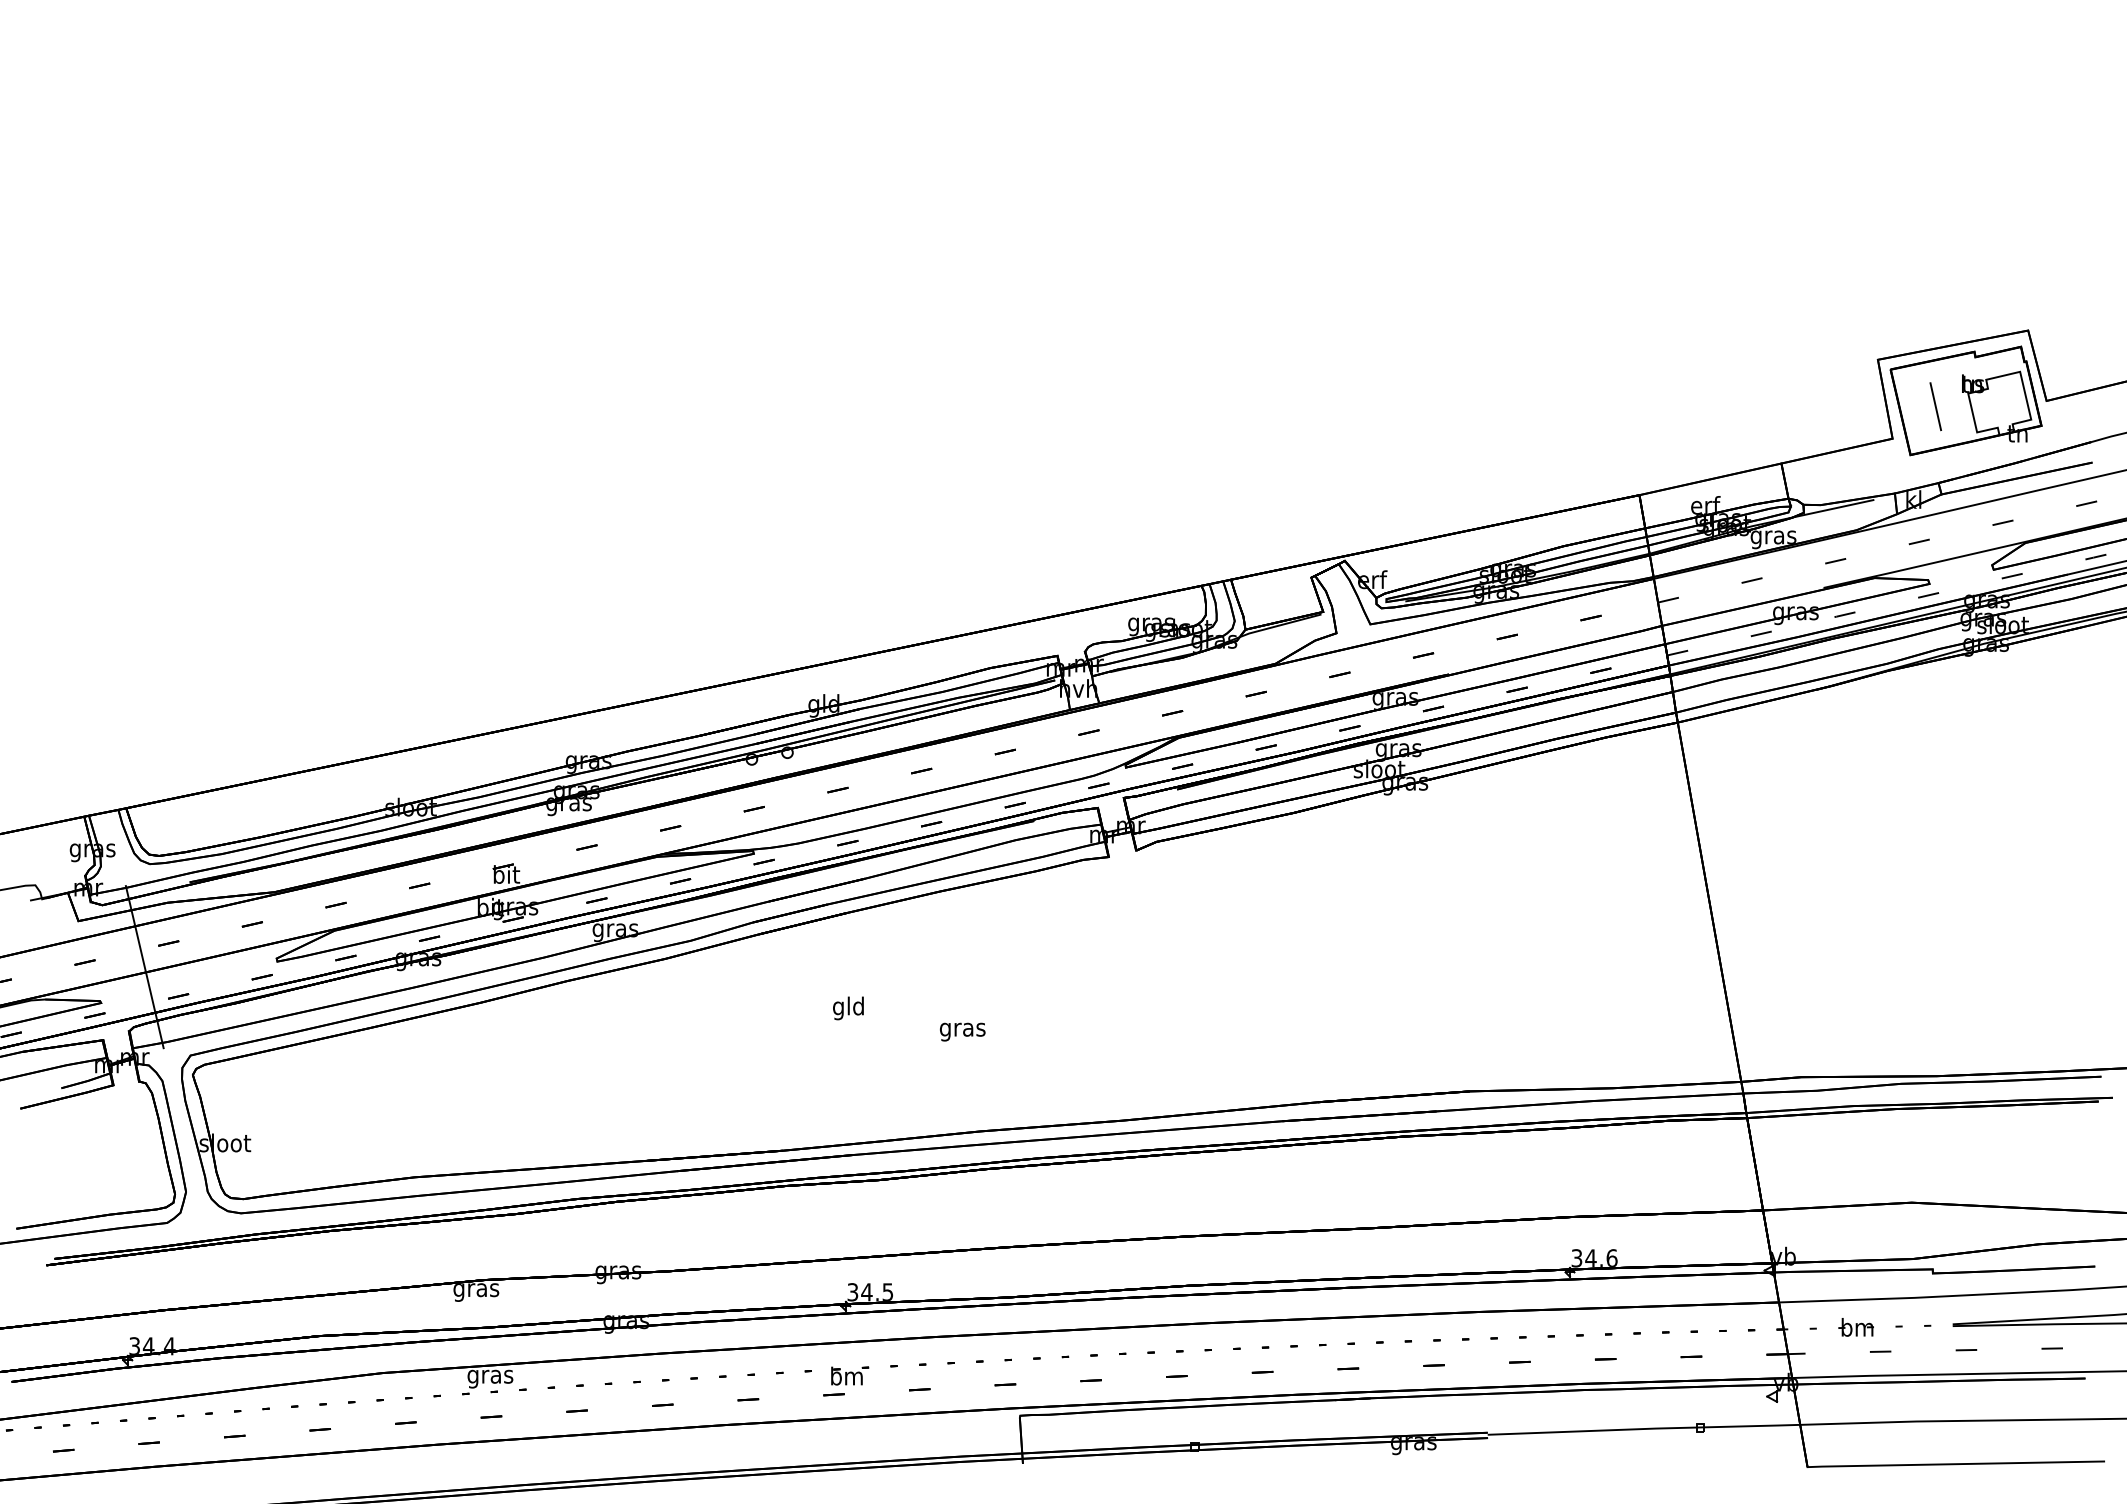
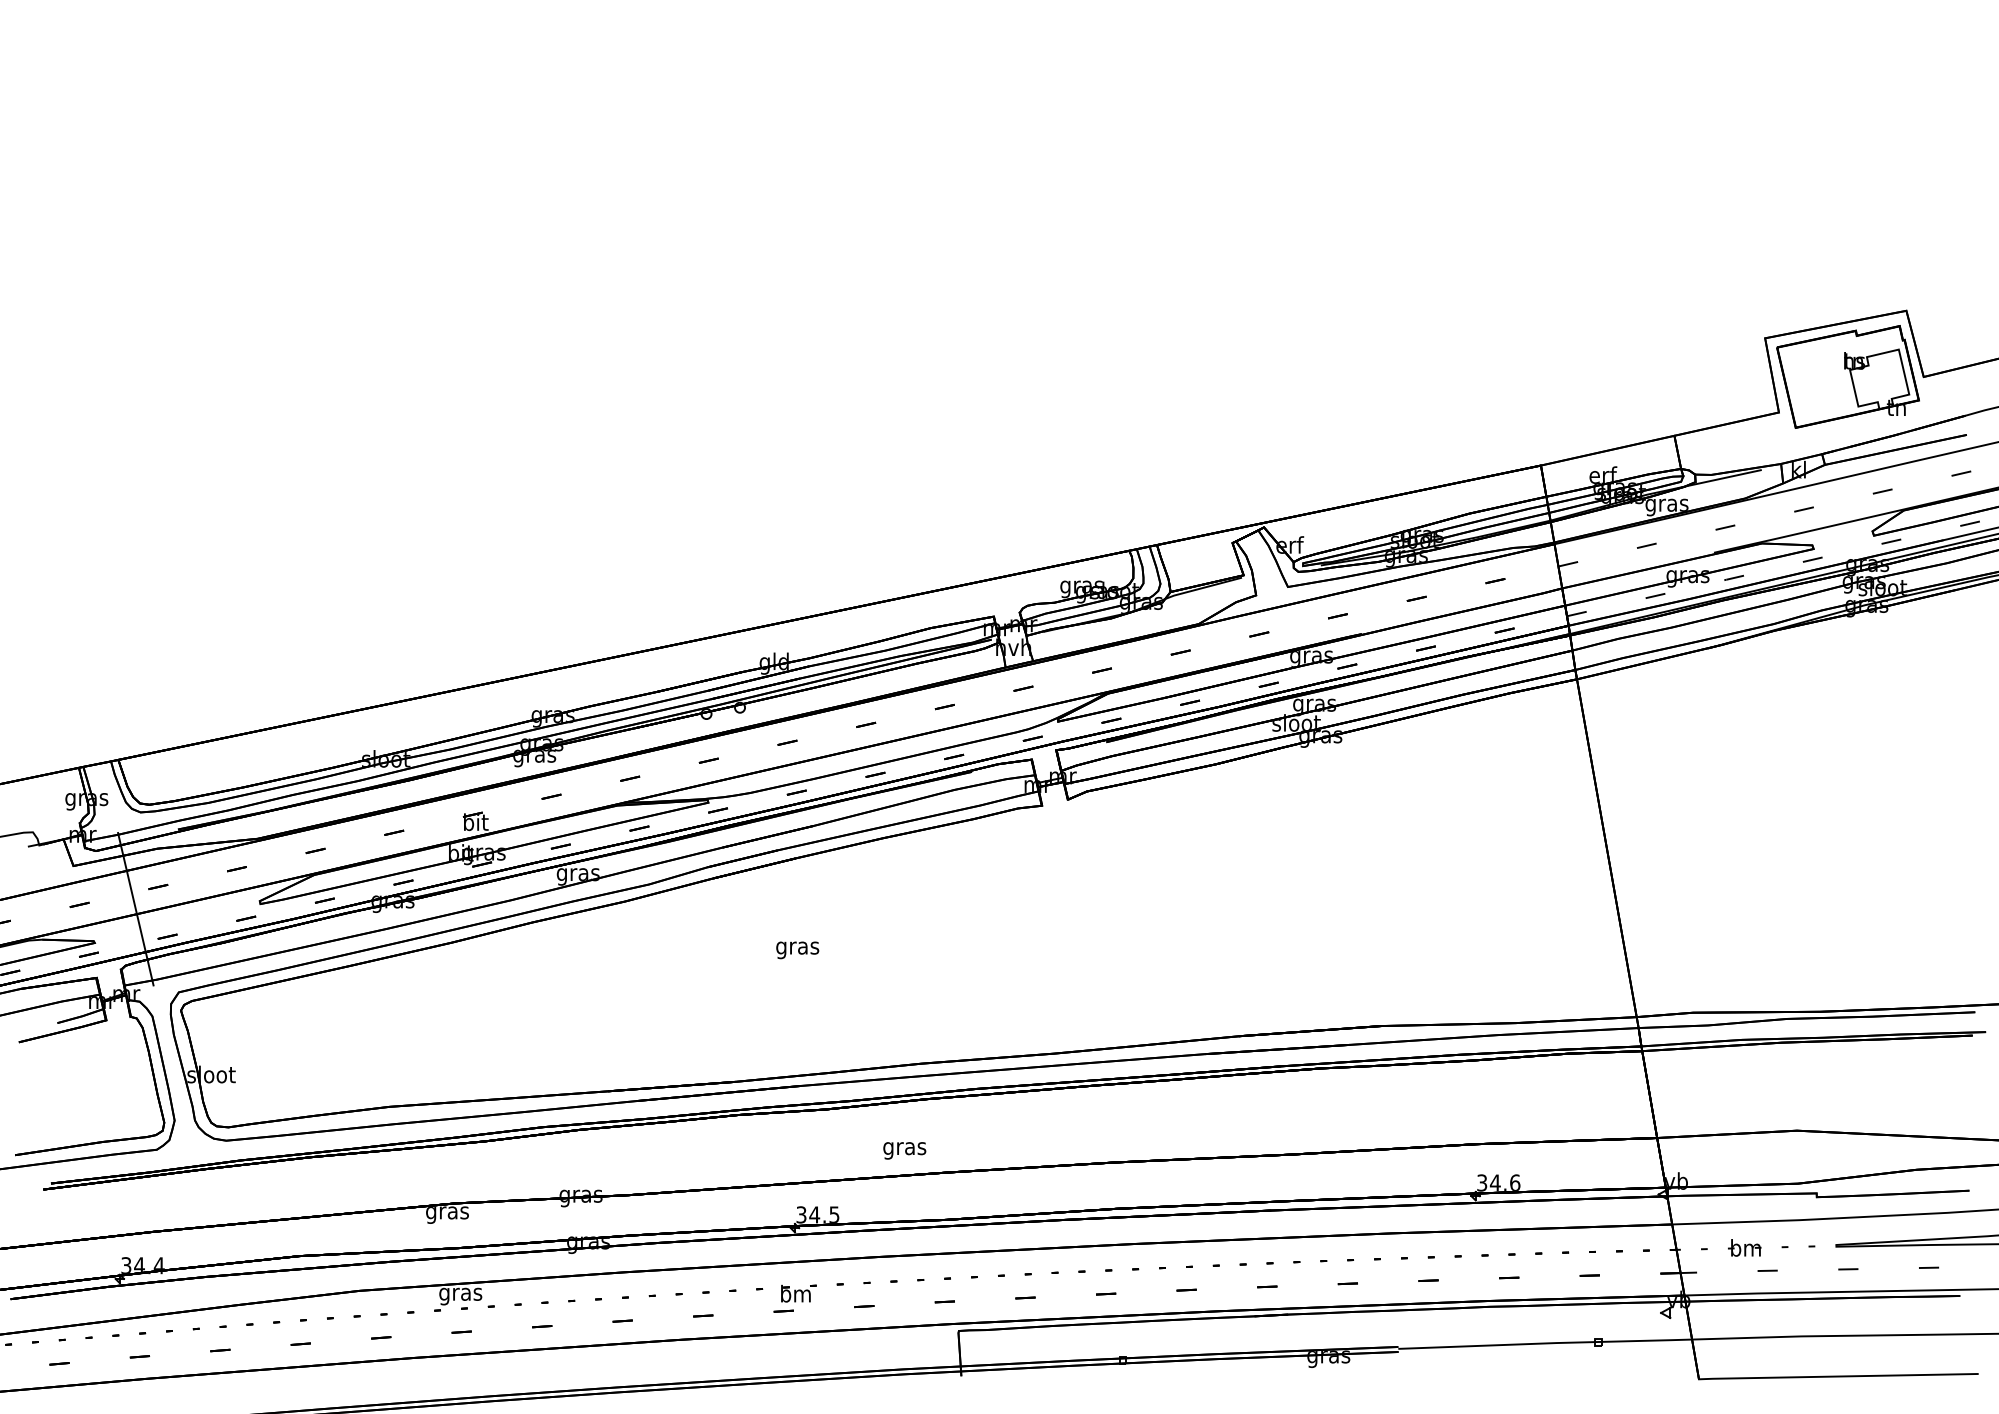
line: (1935, 406) -> (1819, 382), removed
text: (848, 1008) -> (797, 948), gld -> gras
text: (962, 1031) -> (904, 1150), moved

